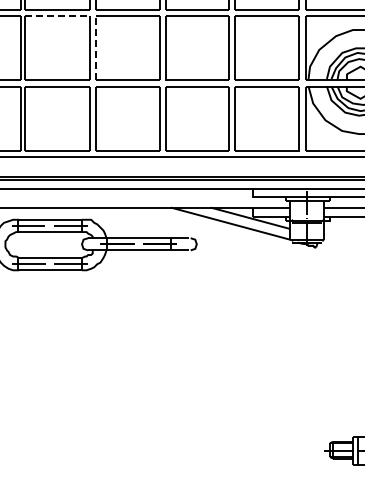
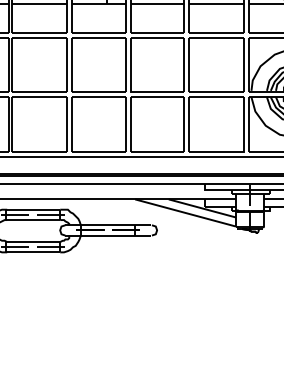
line: (58, 16) -> (40, 38), dashed -> solid
line: (95, 47) -> (71, 64), dashed -> solid

